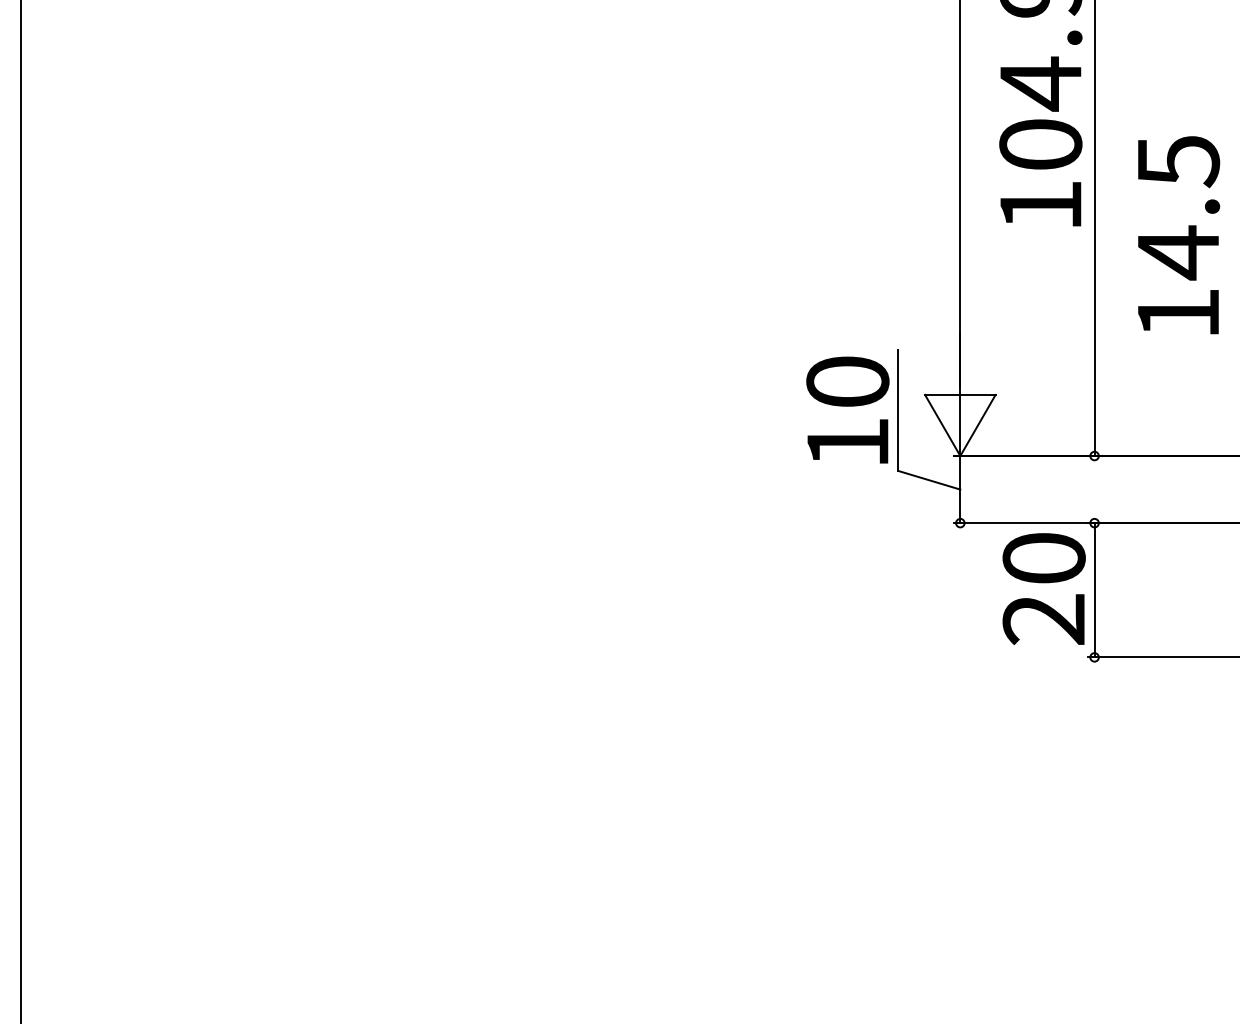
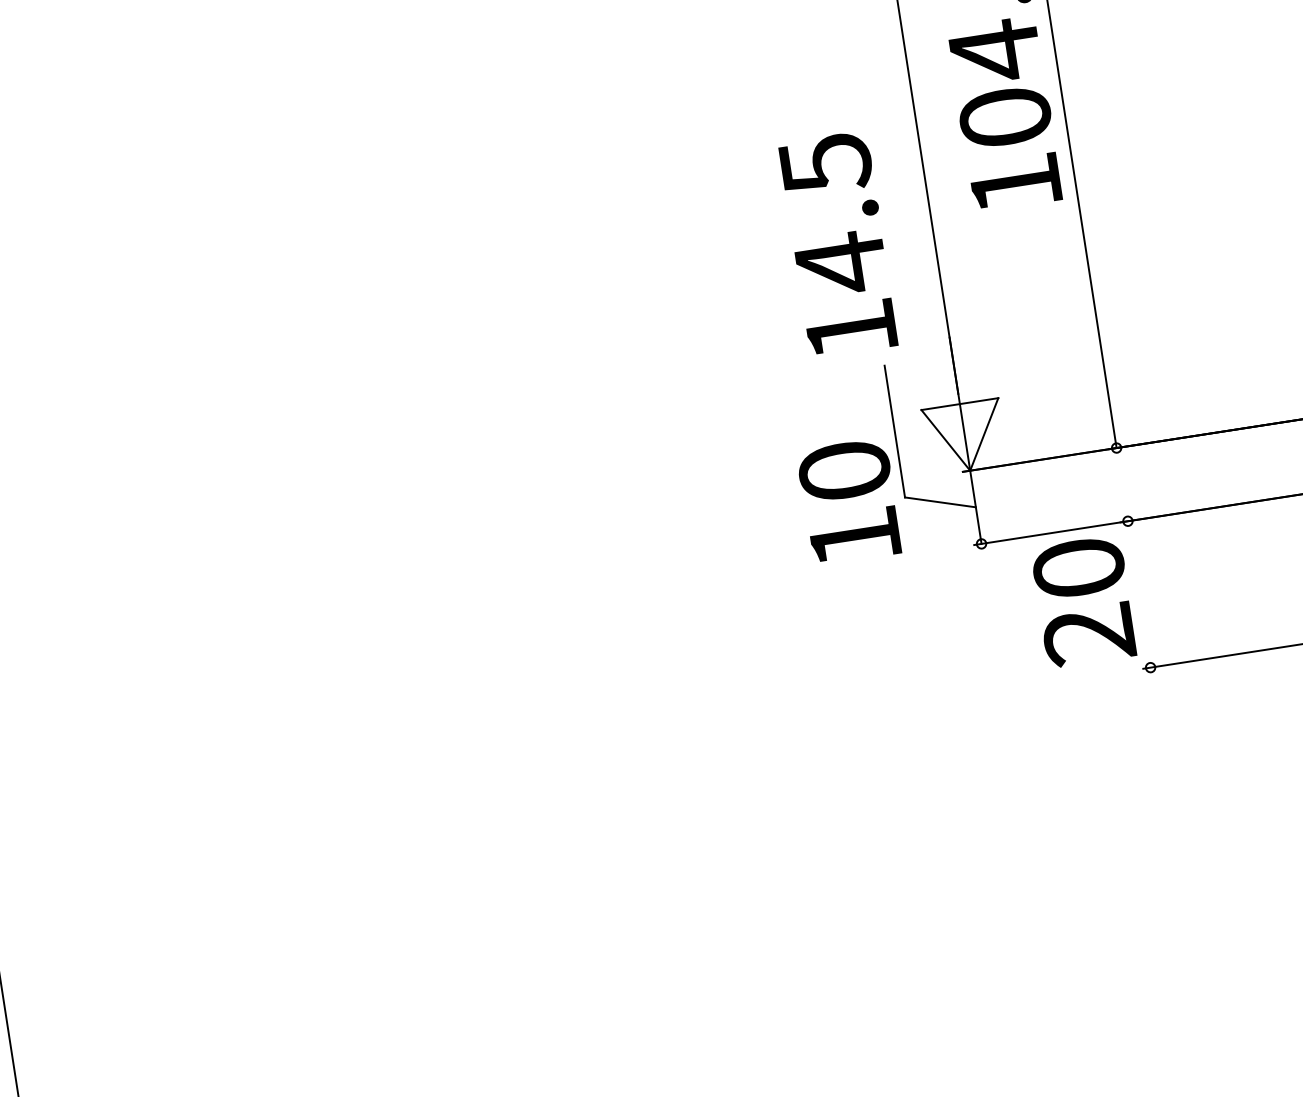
text: (1179, 235) -> (839, 244), moved
text: (847, 409) -> (848, 501), moved
line: (1094, 590) -> (1139, 594), removed

